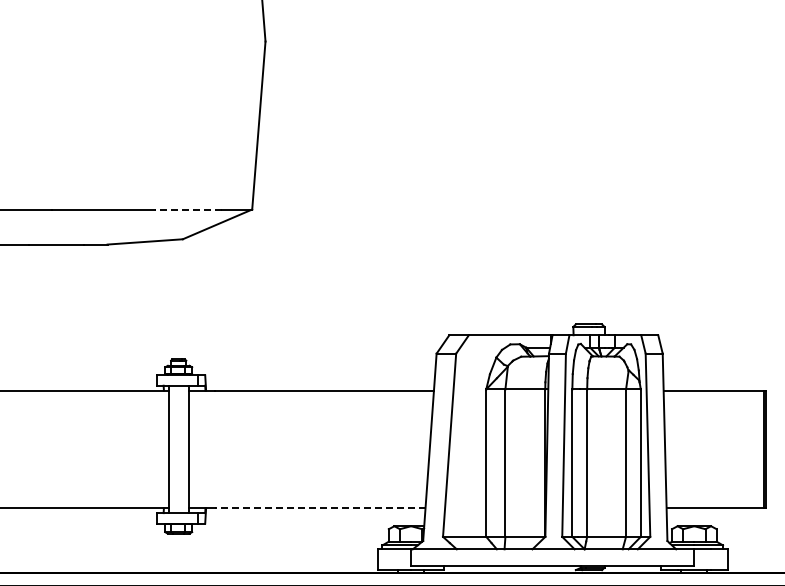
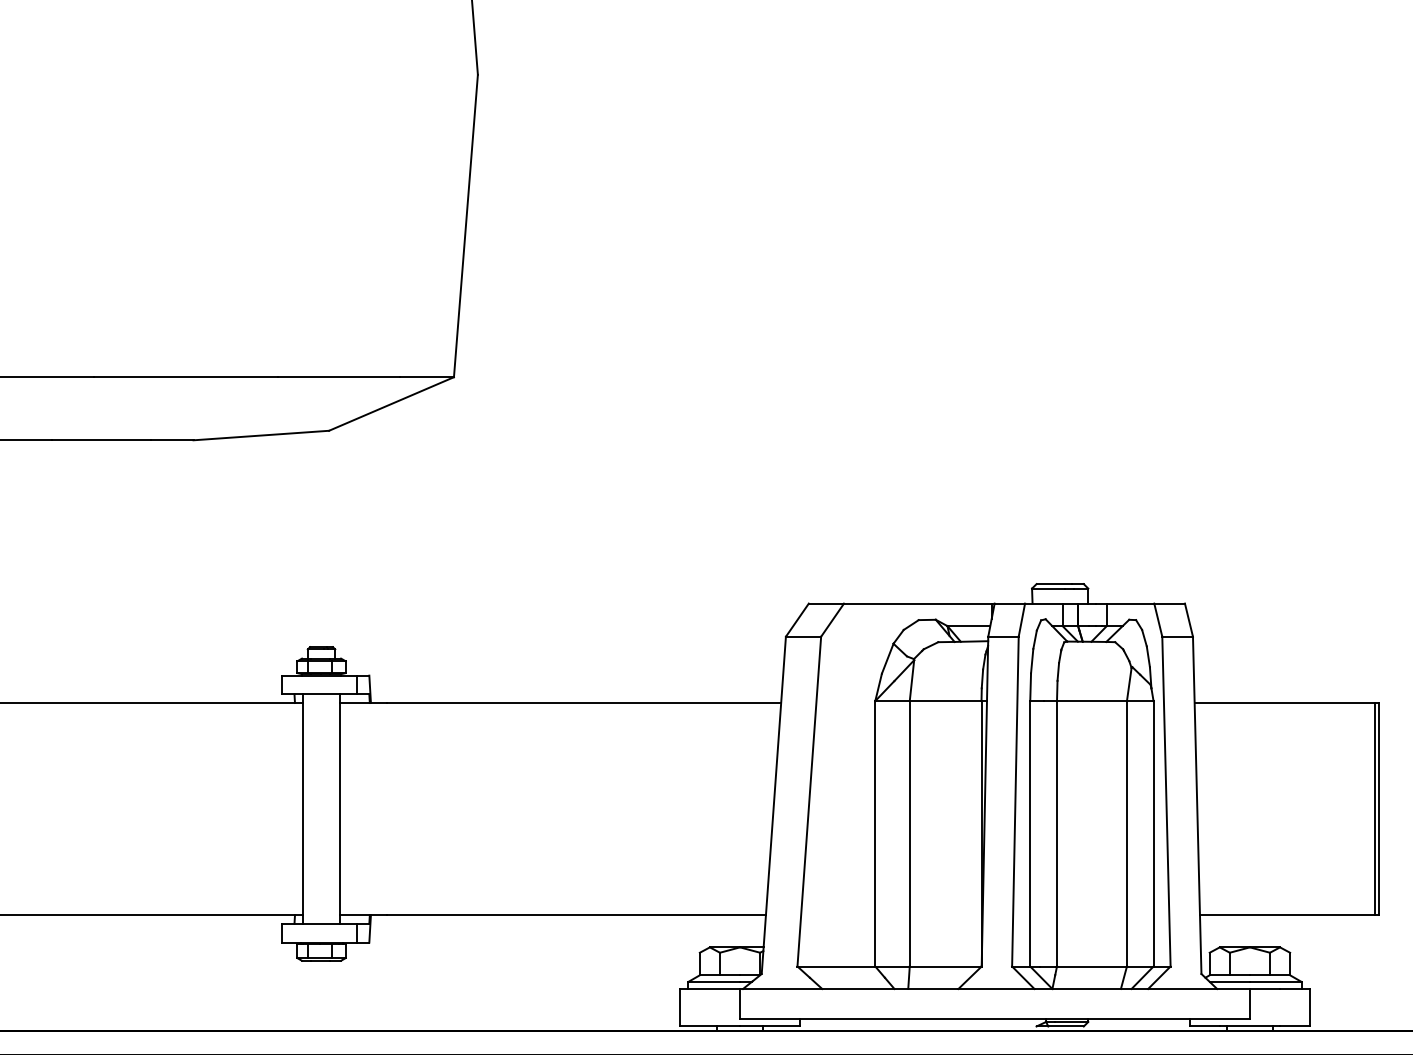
line: (188, 209) -> (339, 377), dashed -> solid
line: (319, 508) -> (575, 915), dashed -> solid

